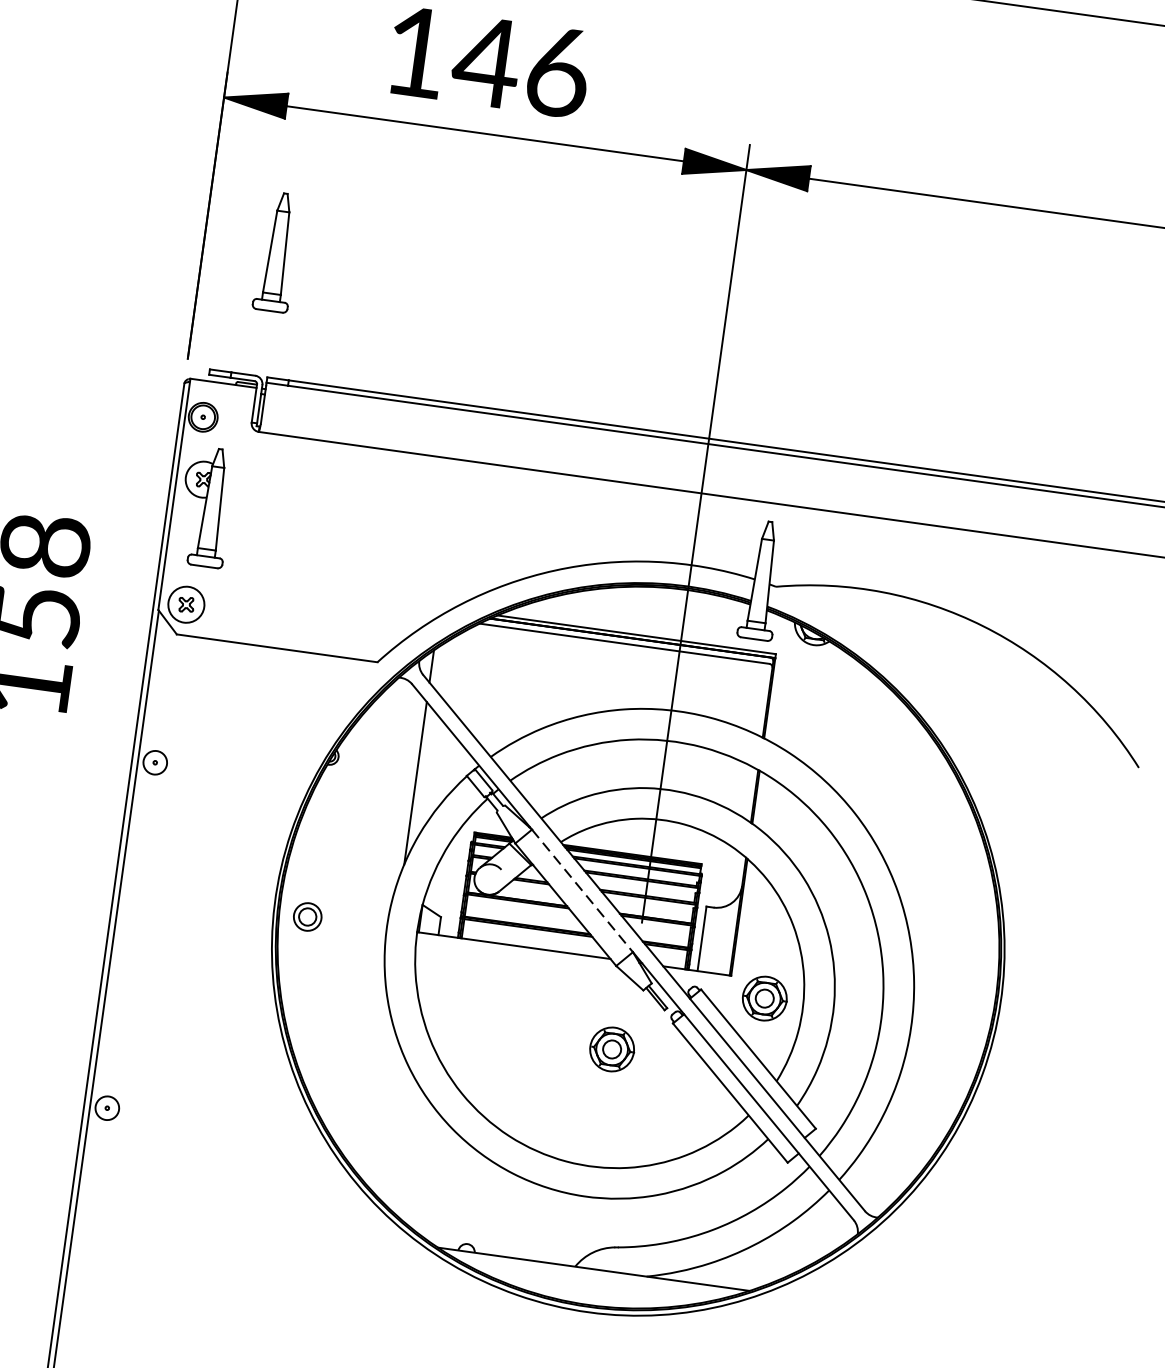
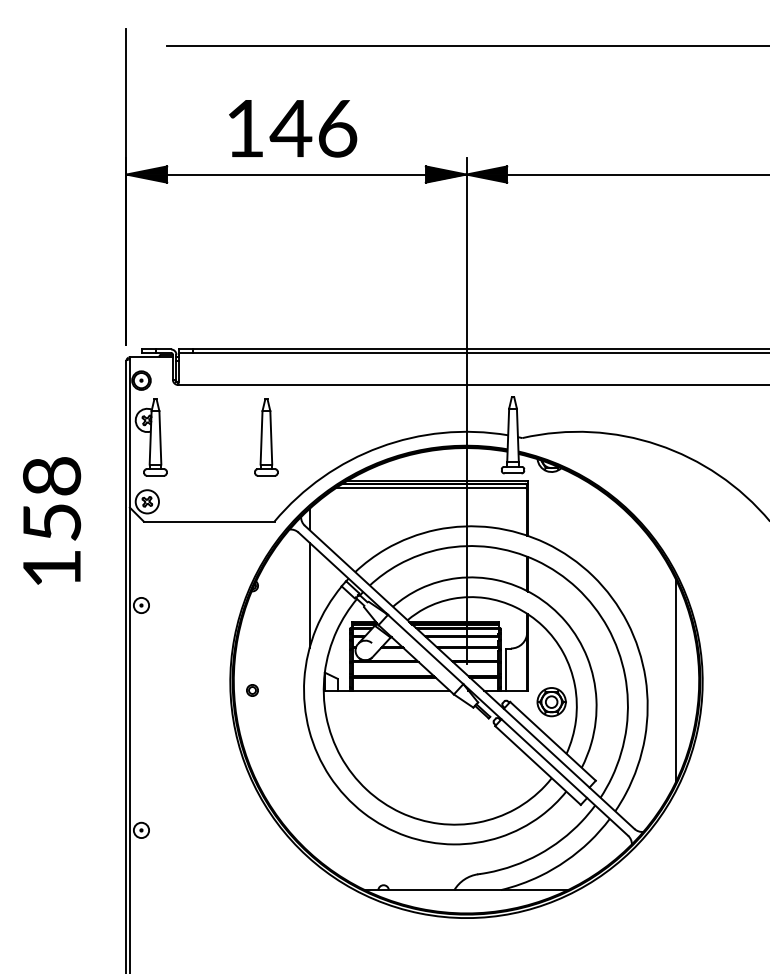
part: (277, 252) -> (266, 437), moved
line: (583, 891) -> (426, 649), dashed -> solid
part: (307, 916) -> (252, 690), size x0.62
line: (959, 991) -> (675, 680), added
part: (611, 1049) -> (458, 748), removed

